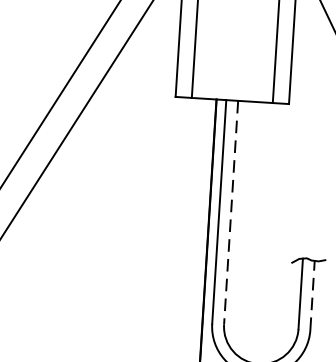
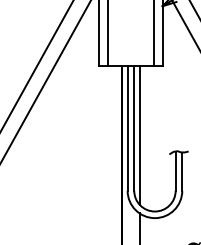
line: (231, 214) -> (134, 129), dashed -> solid
line: (239, 225) -> (139, 135), added
line: (312, 295) -> (182, 171), dashed -> solid

